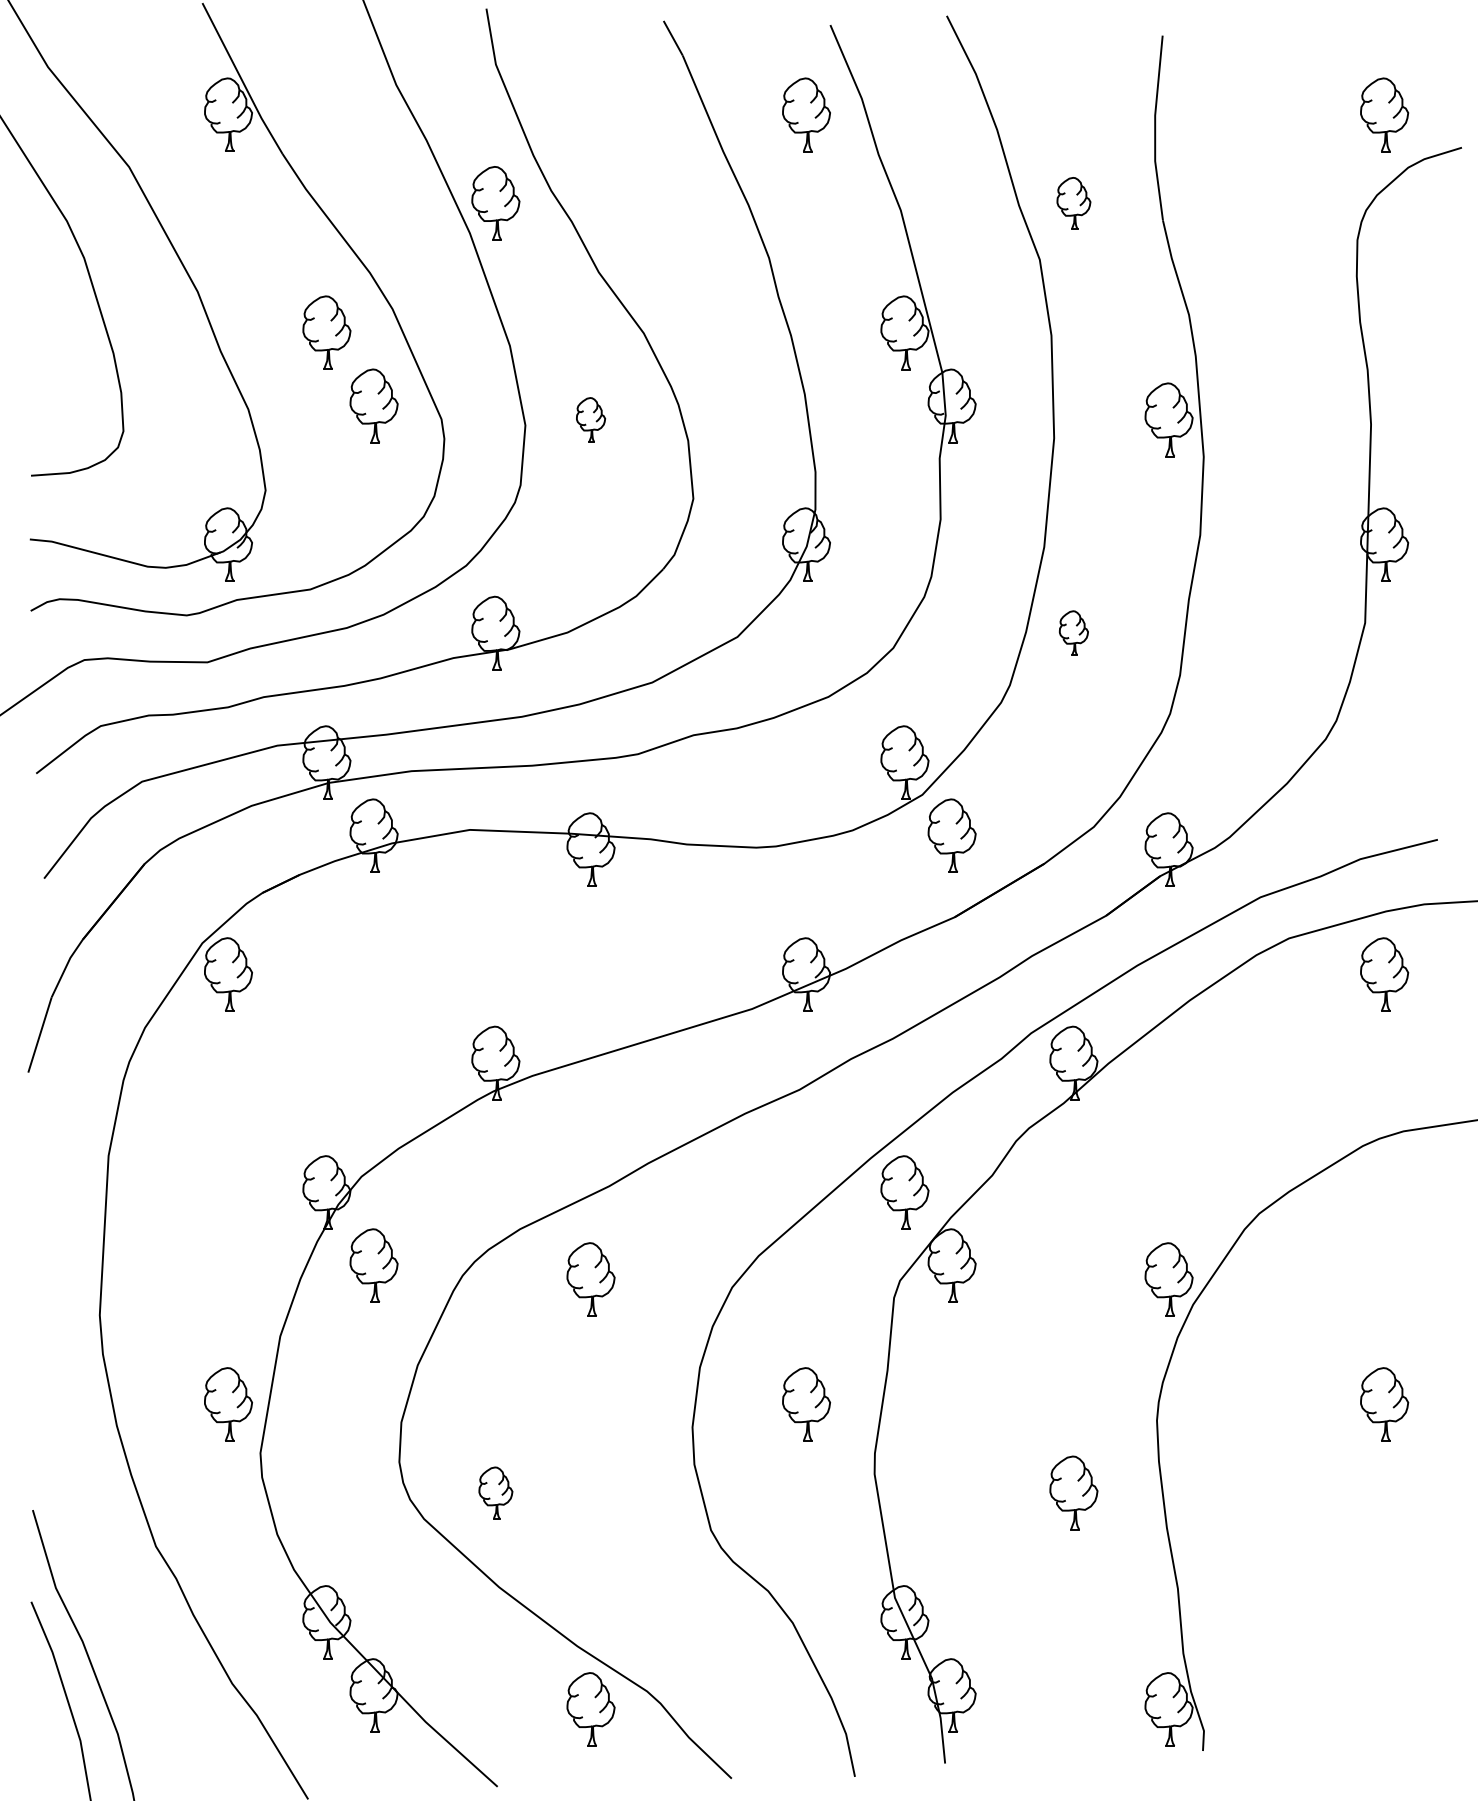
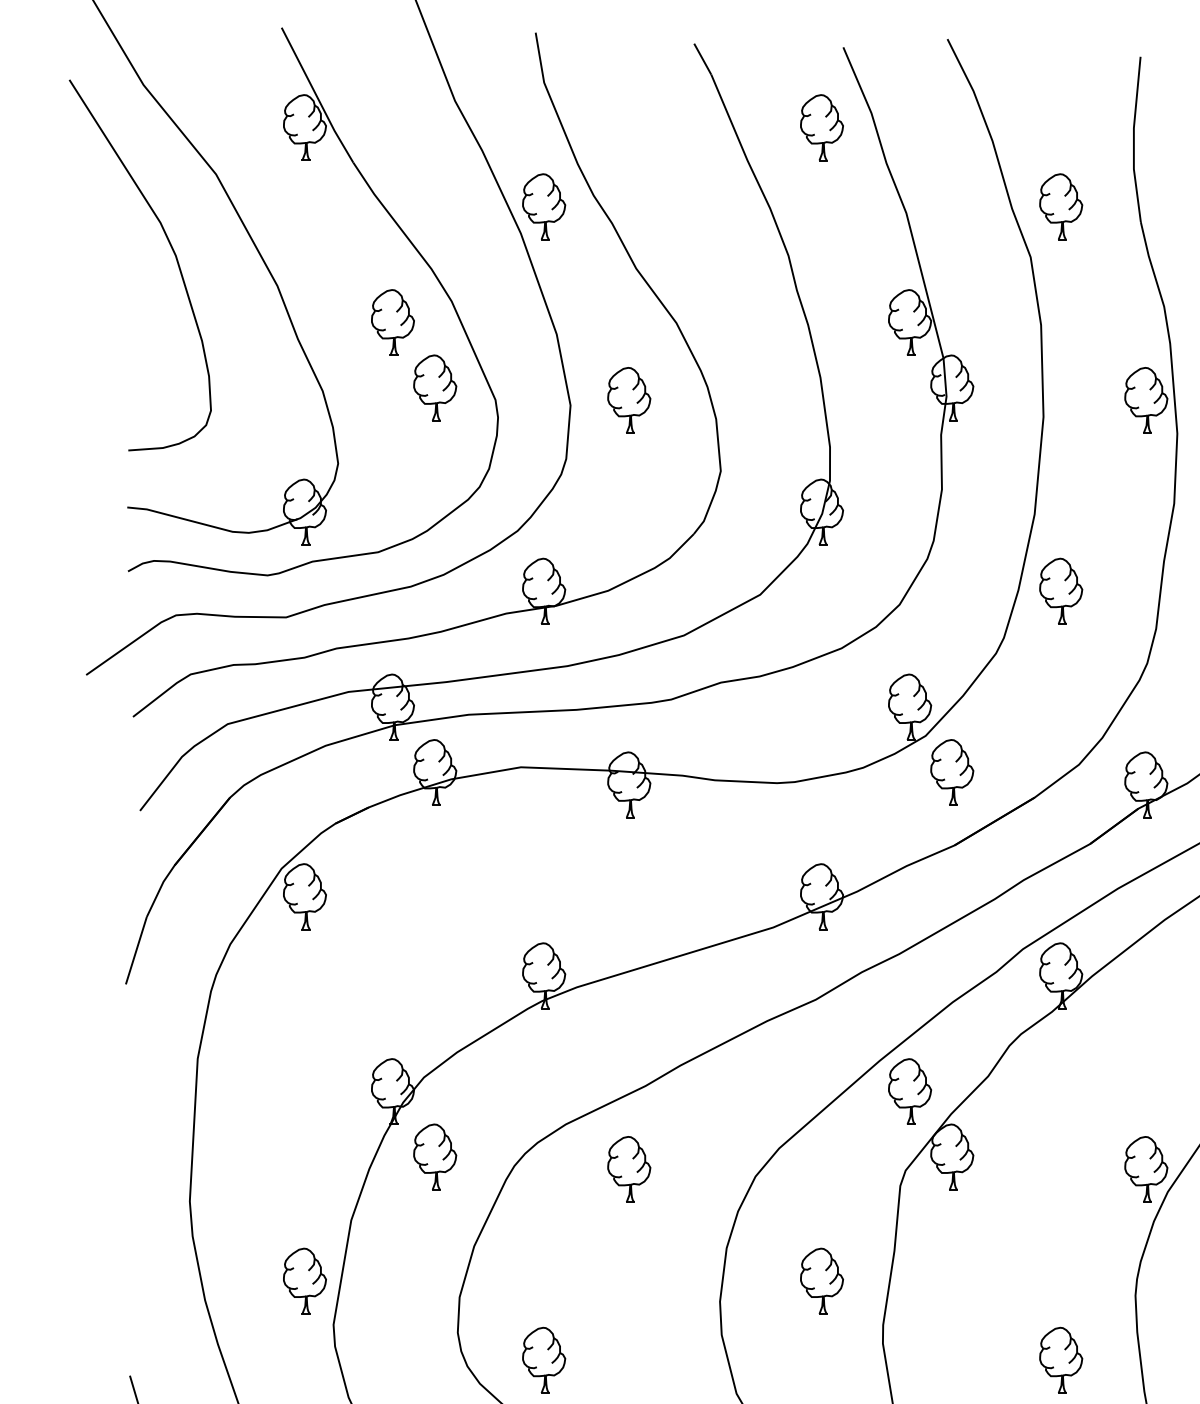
part: (1073, 203) -> (1060, 206), size x1.43
part: (590, 419) -> (628, 400), size x1.67
part: (1073, 632) -> (1060, 590), size x1.67
part: (495, 1492) -> (543, 1359), size x1.43

